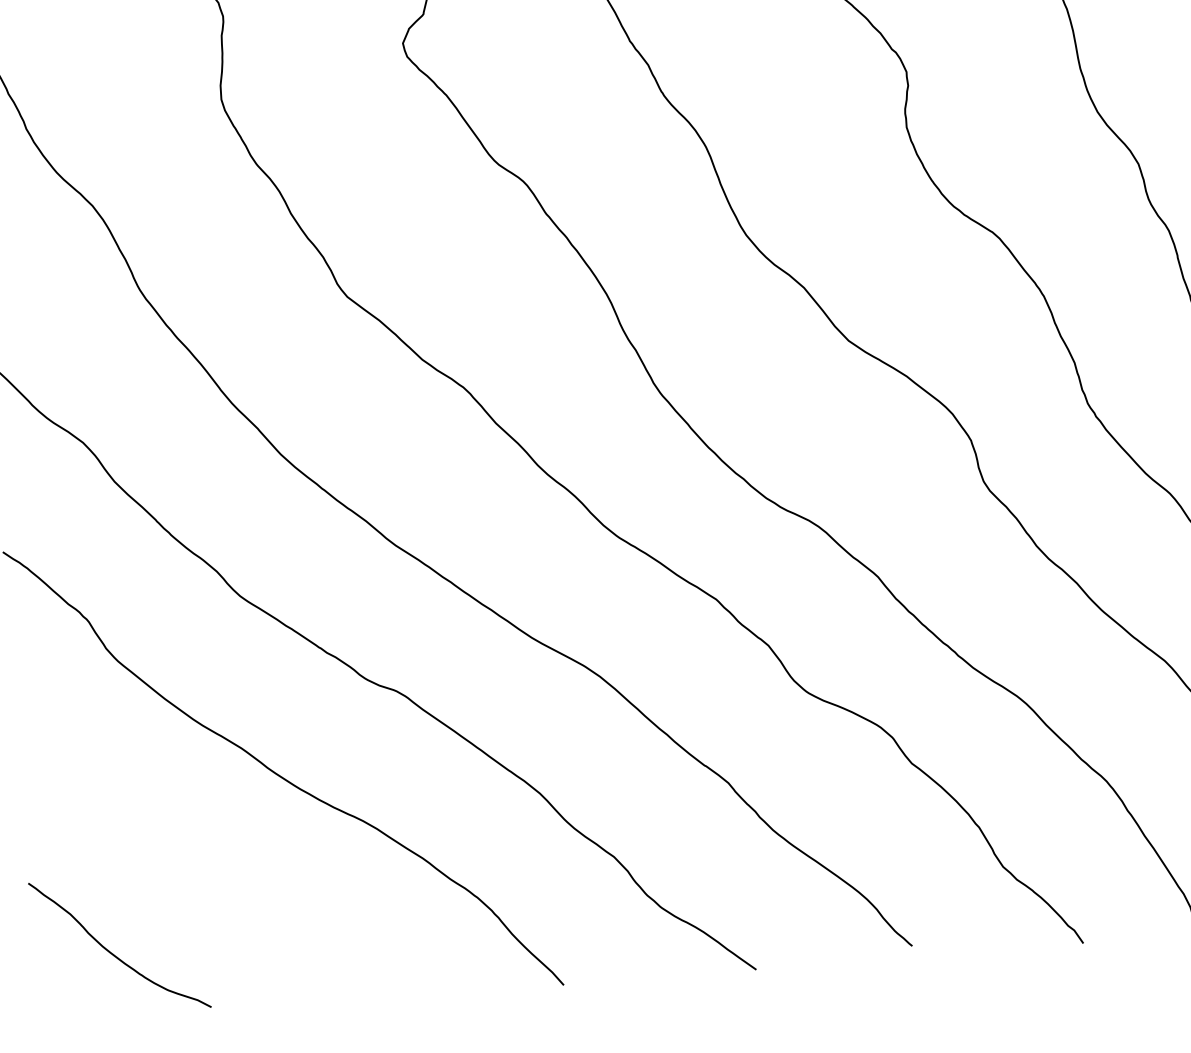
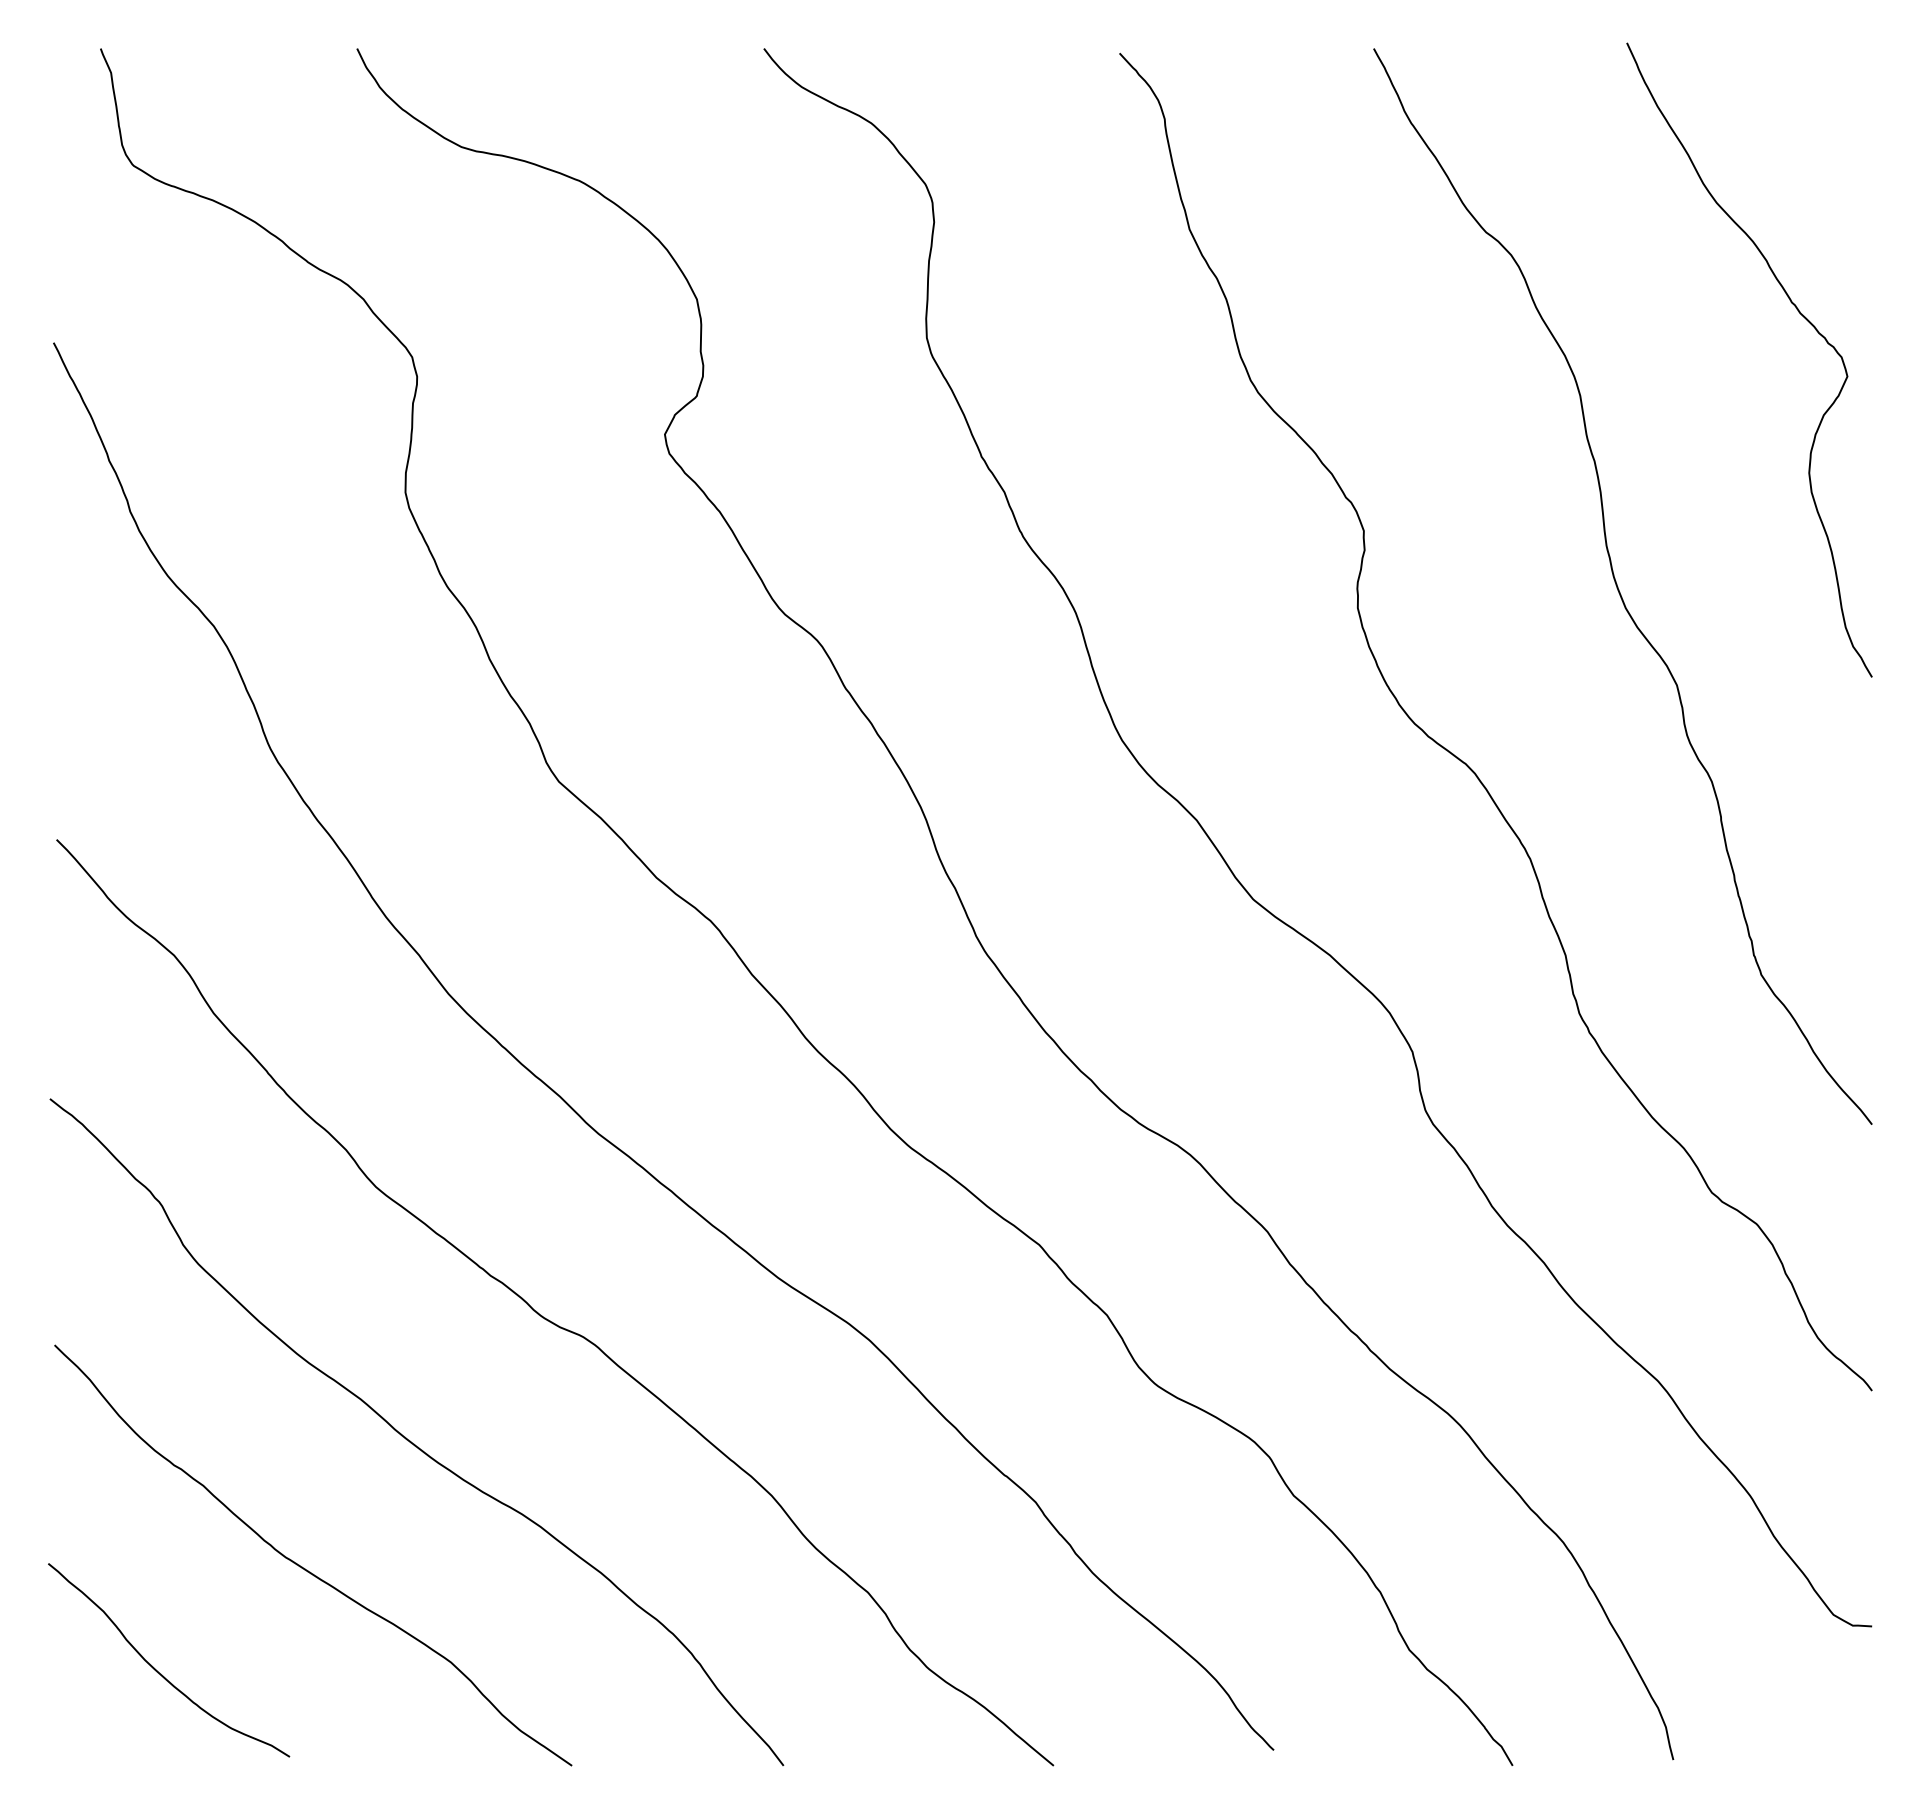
curve: (211, 872) -> (305, 1568), added

